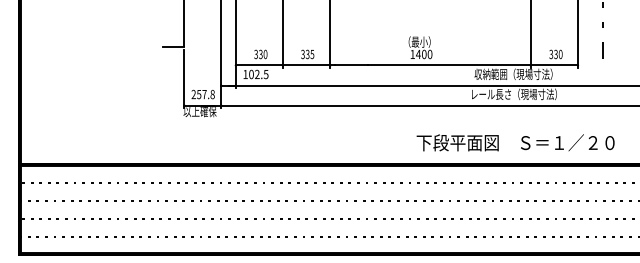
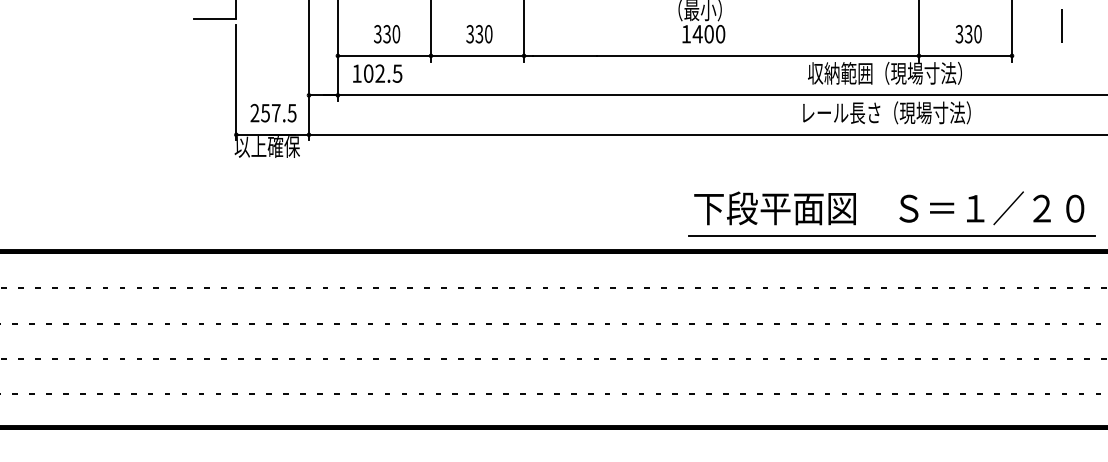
text: (312, 53) -> (488, 32), 335 -> 330
text: (212, 94) -> (291, 113), 257.8 -> 257.5
line: (517, 157) -> (892, 237), added

